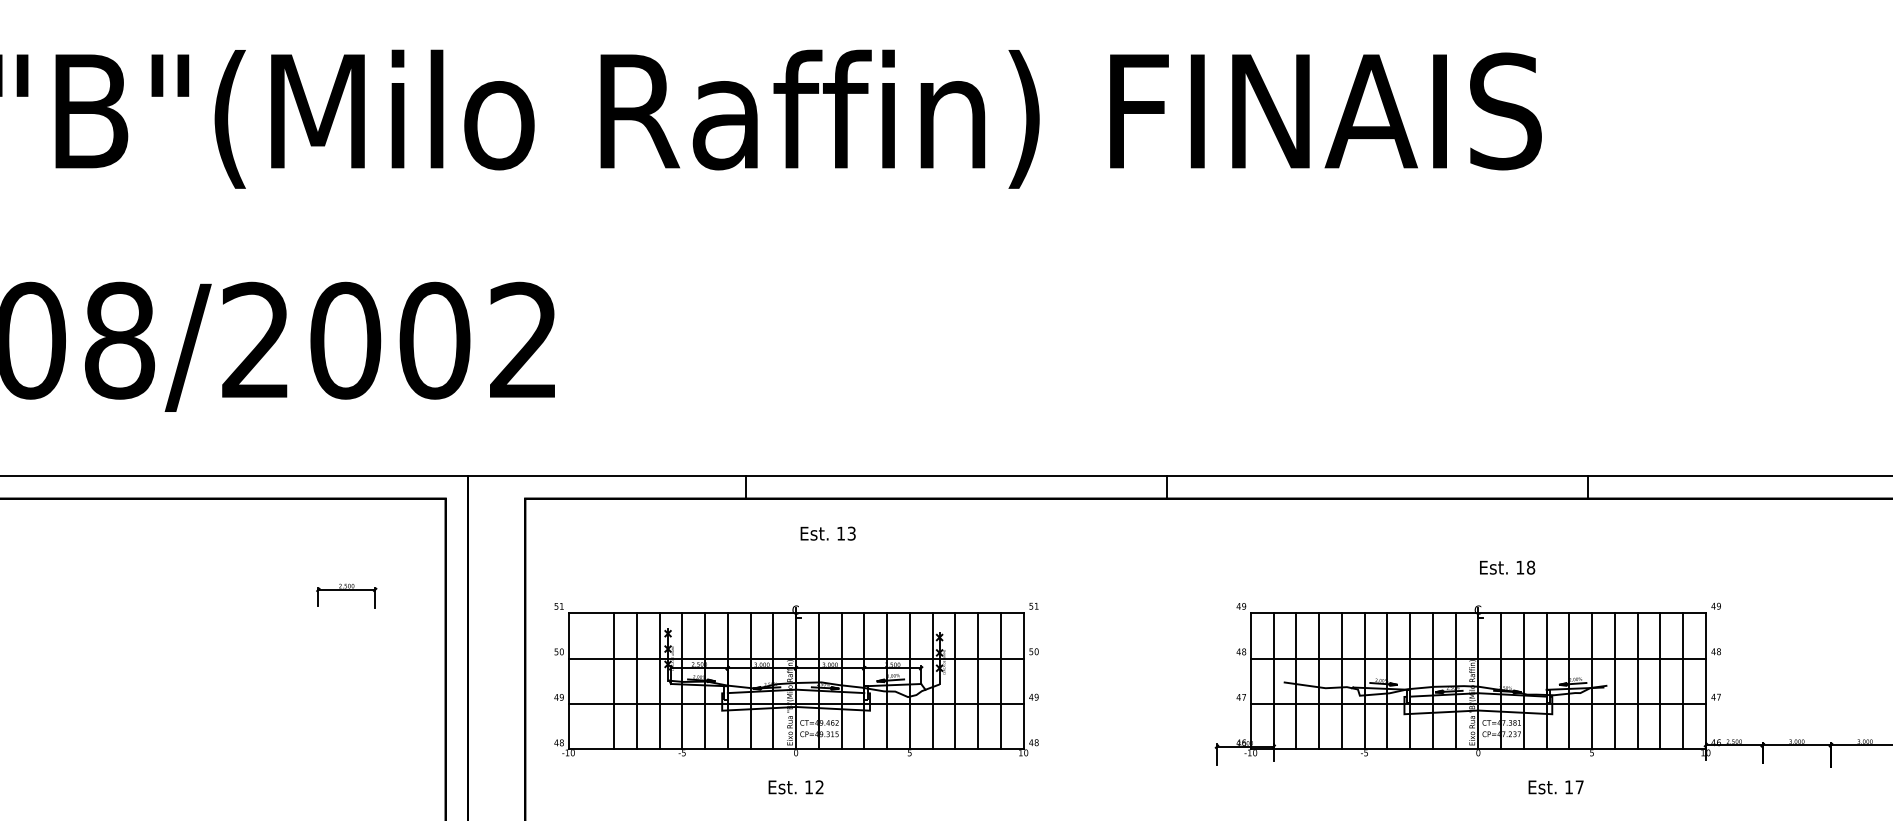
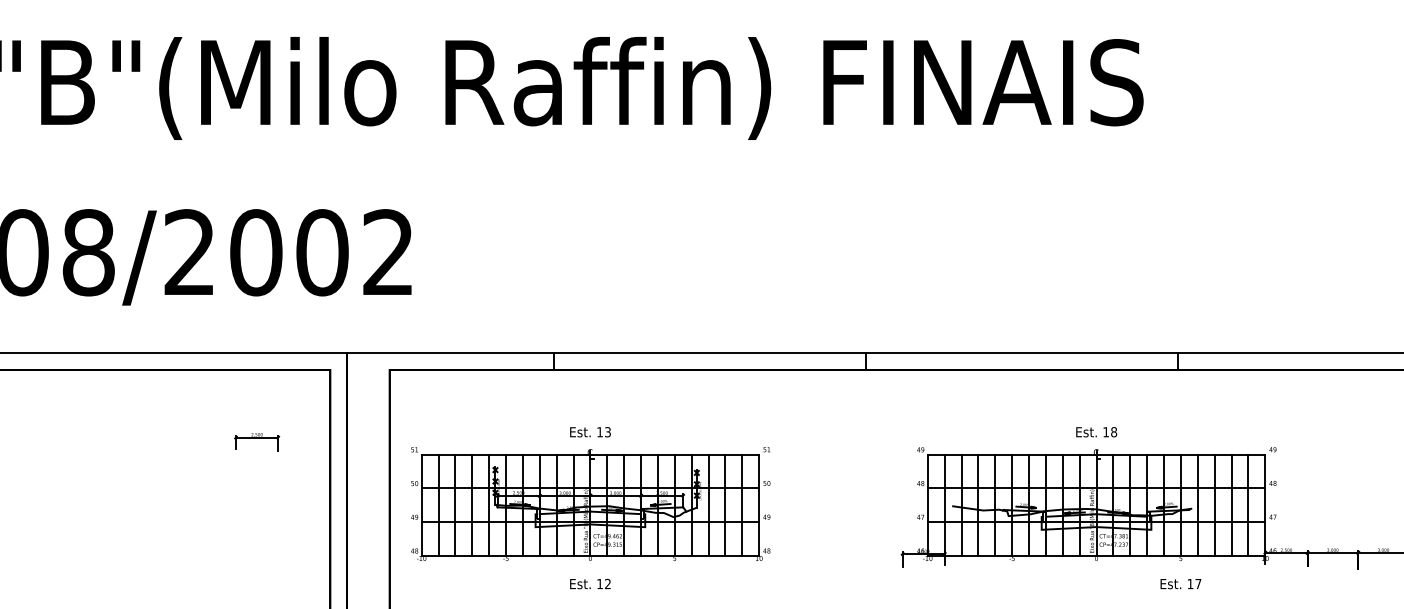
text: (827, 533) -> (589, 432), moved
text: (1507, 567) -> (1096, 432), moved
line: (591, 681) -> (438, 505), added
text: (1555, 787) -> (1180, 584), moved

